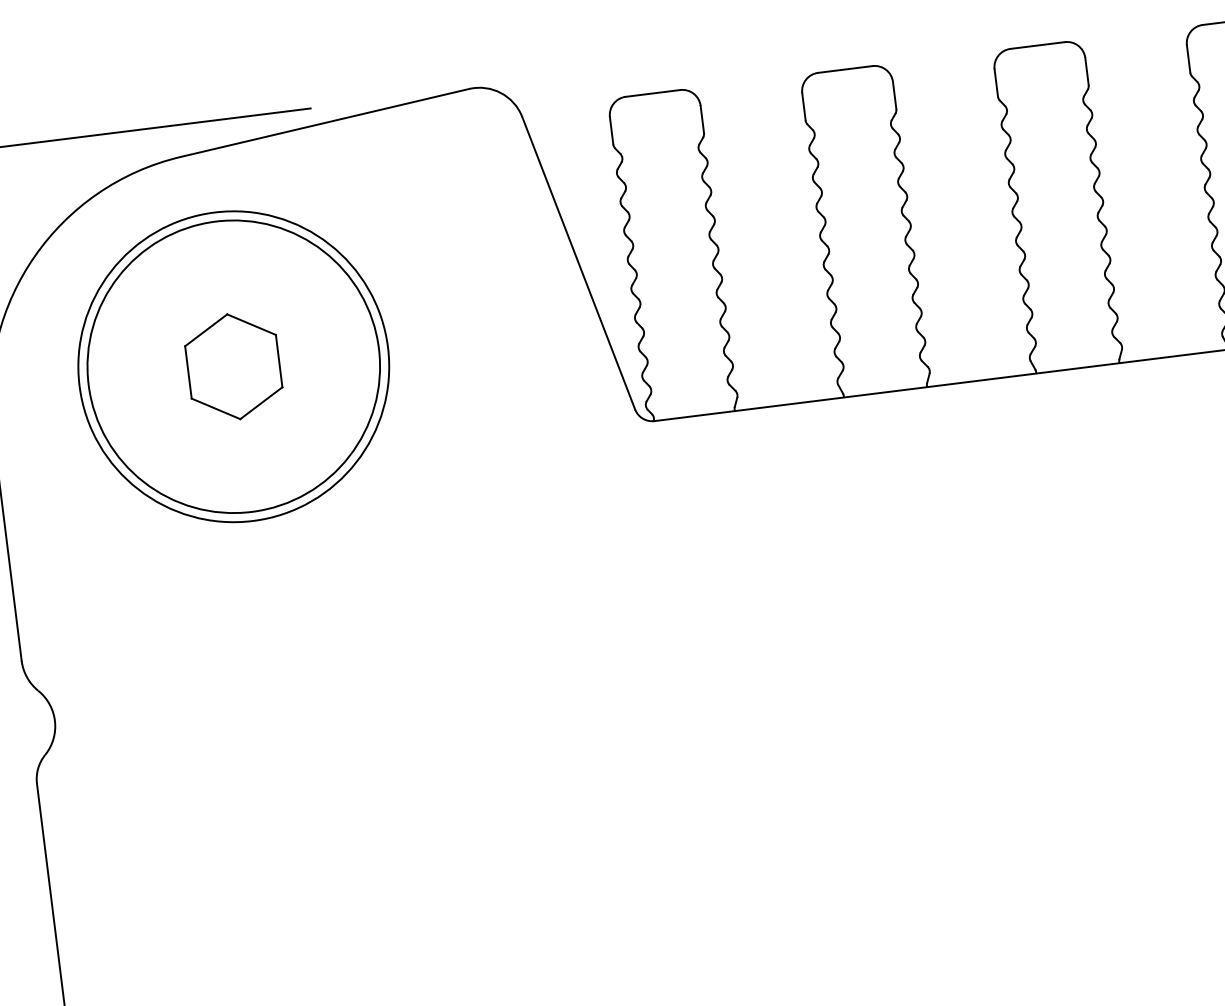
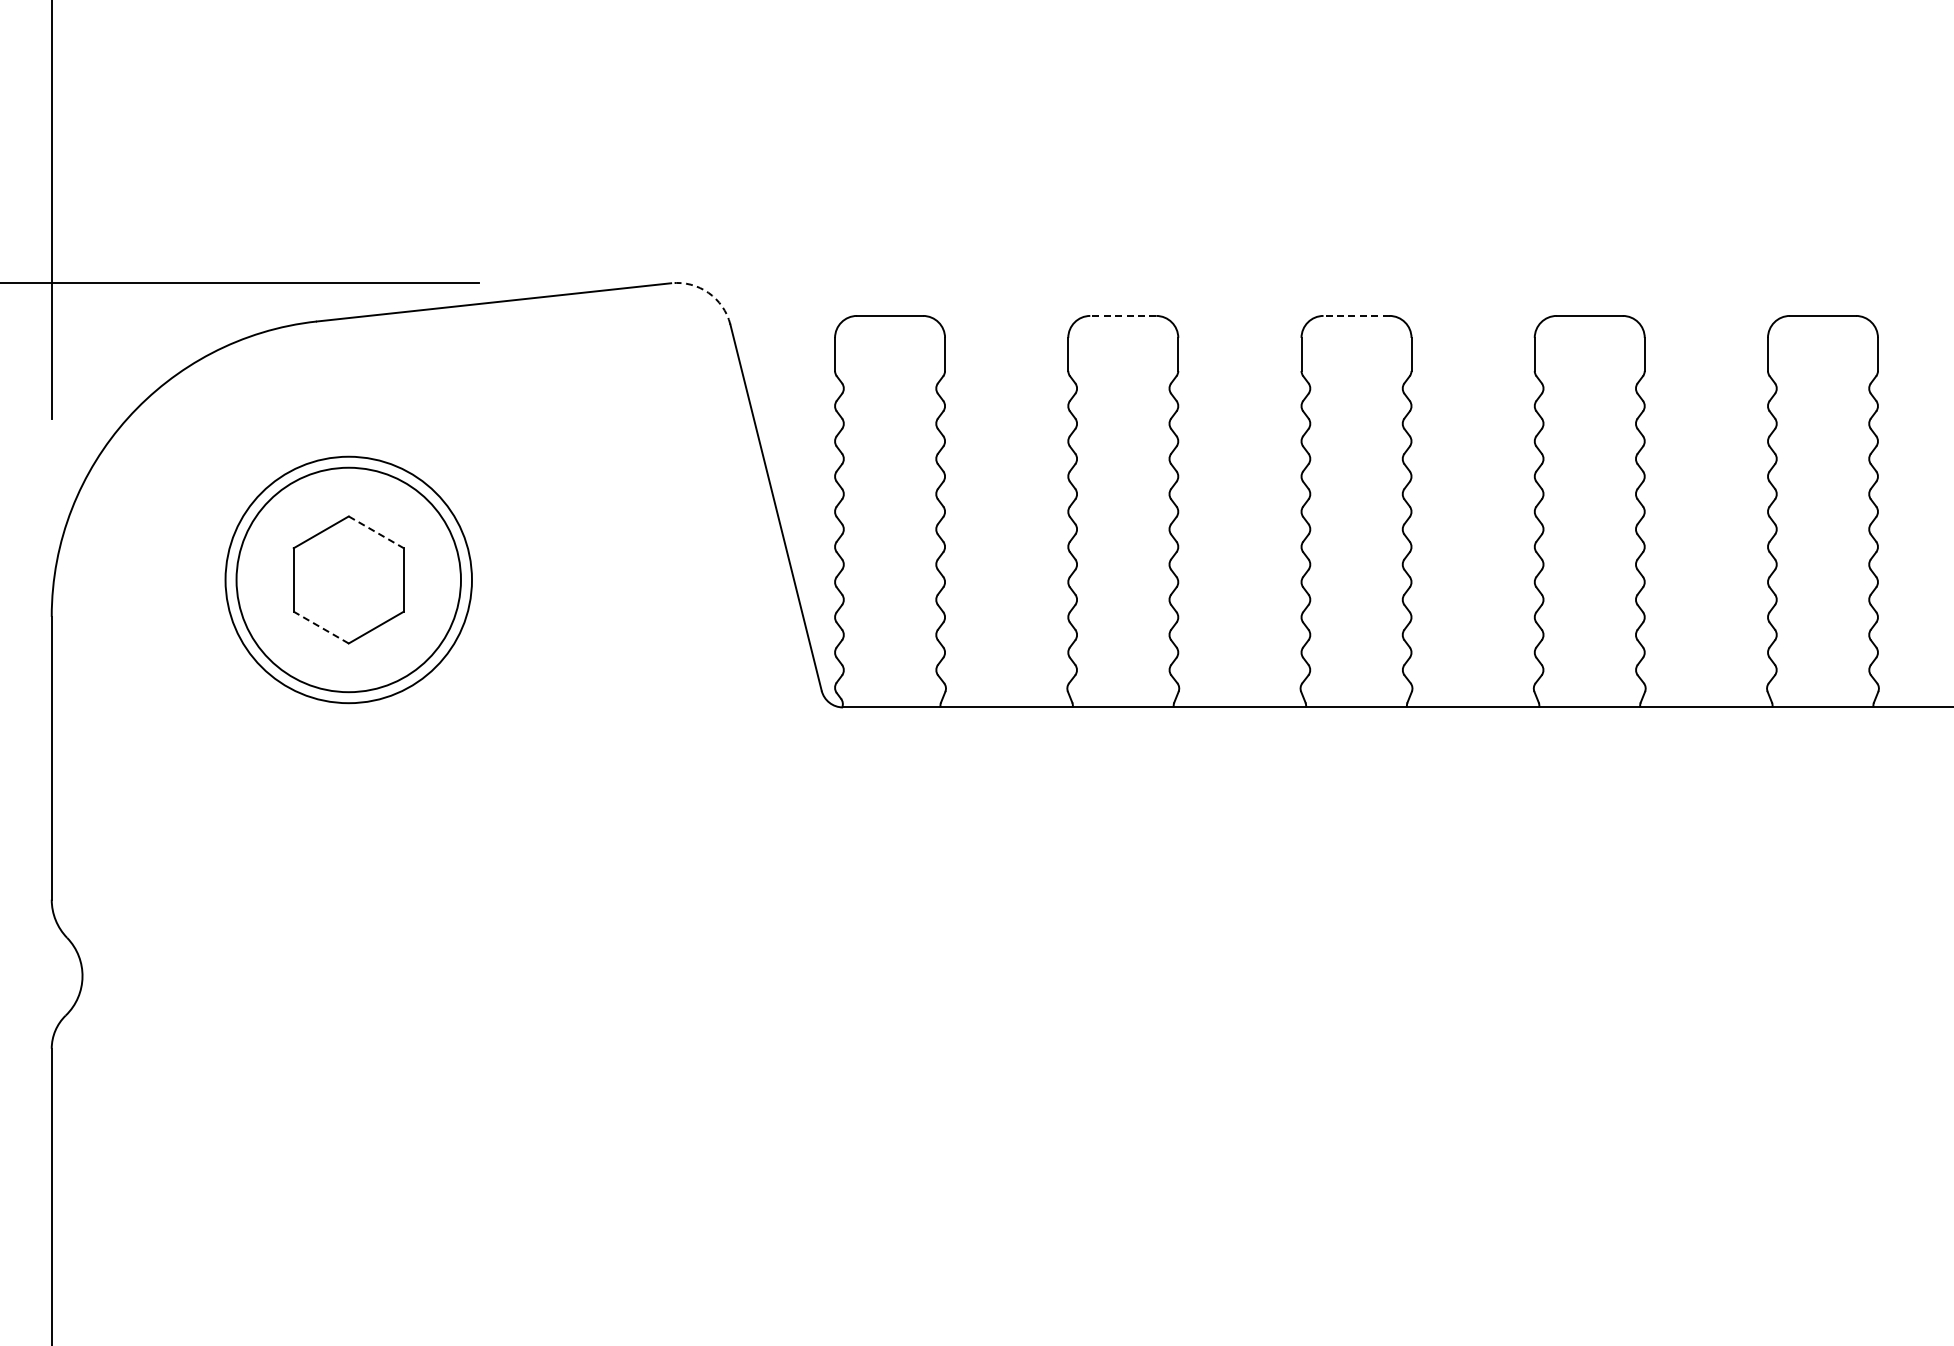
line: (1037, 45) -> (1356, 315), solid -> dashed
line: (844, 69) -> (1122, 315), solid -> dashed
arc: (500, 92) -> (708, 292), solid -> dashed
line: (251, 324) -> (376, 532), solid -> dashed
circle: (233, 366) -> (348, 579), size x0.6
circle: (233, 366) -> (348, 579), size x0.7
line: (216, 408) -> (321, 627), solid -> dashed

